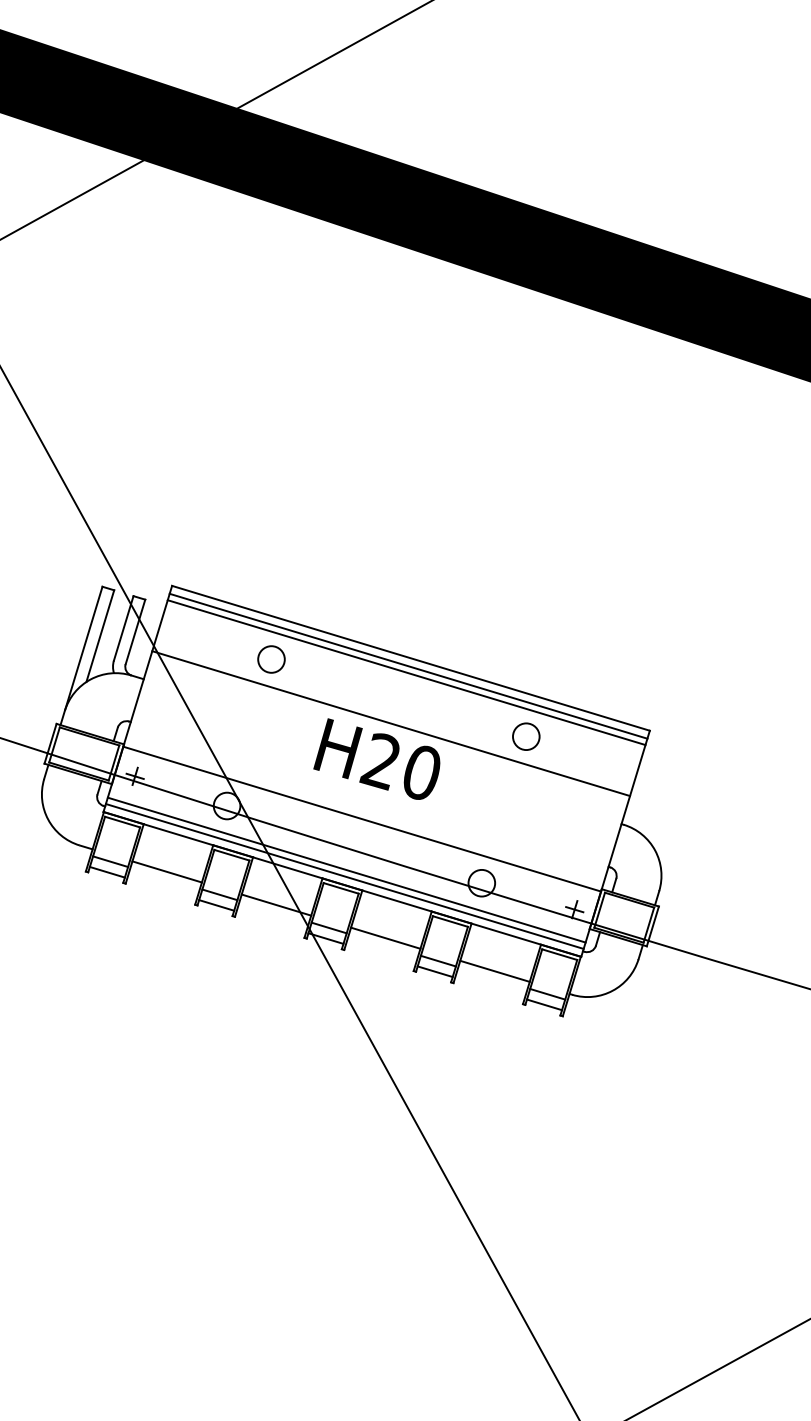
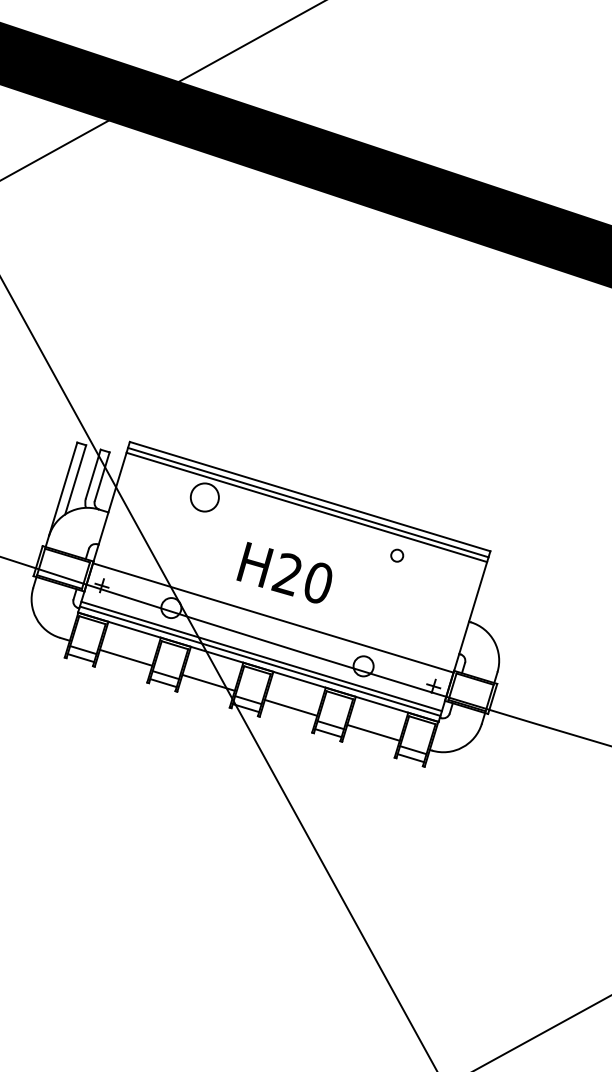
circle: (271, 659) -> (204, 497), size x1.4
line: (391, 723) -> (295, 545), removed
circle: (526, 736) -> (397, 555), size x0.6

